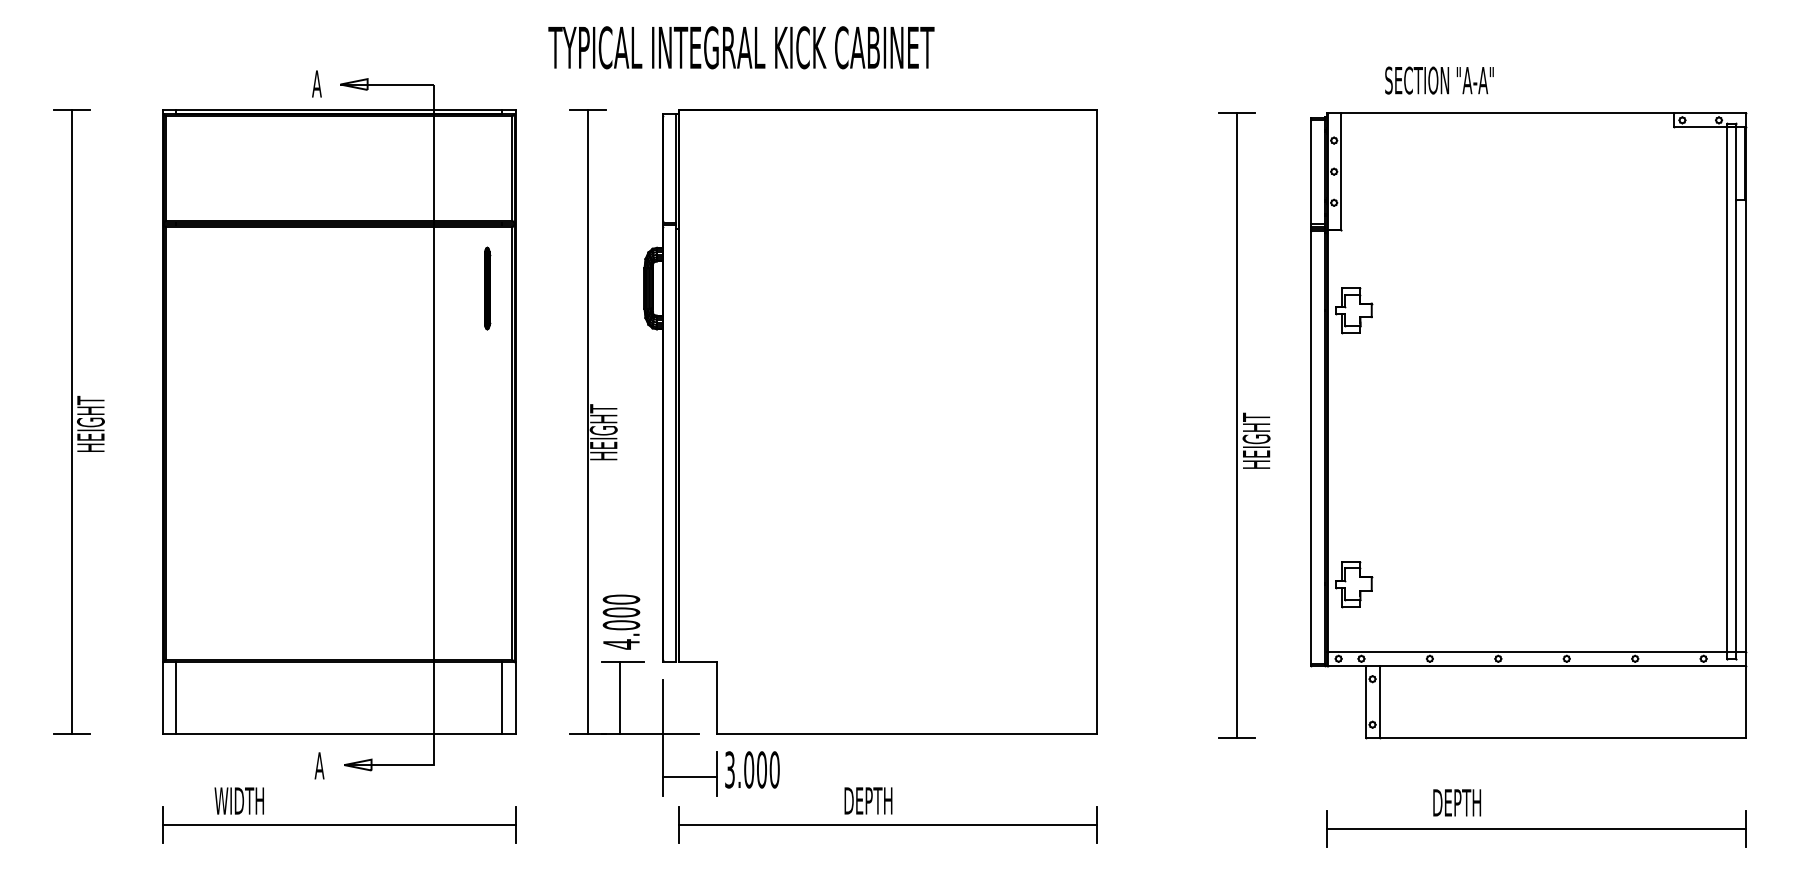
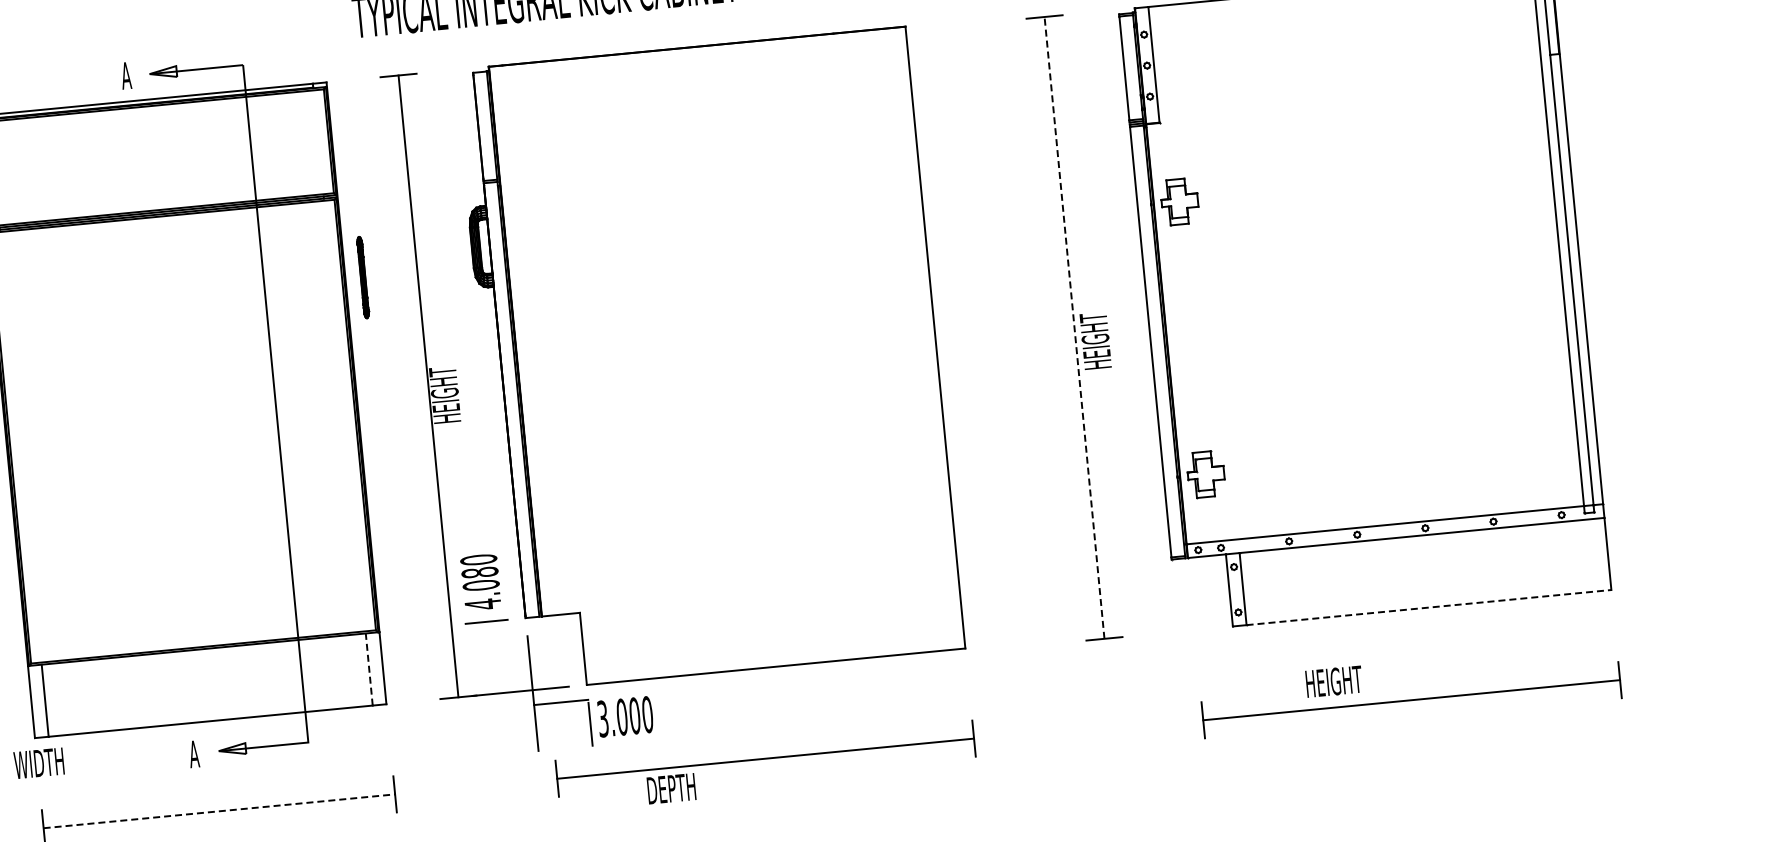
part: (487, 288) -> (363, 277), moved
line: (1236, 425) -> (1074, 327), solid -> dashed
text: (621, 612) -> (480, 572), 4.000 -> 4.080
line: (501, 697) -> (368, 668), solid -> dashed
line: (620, 698) -> (487, 658), removed
line: (1563, 738) -> (1429, 607), solid -> dashed
line: (689, 777) -> (560, 702), moved
text: (238, 800) -> (38, 762), moved
text: (868, 800) -> (671, 788), moved
text: (1461, 802) -> (1334, 681), DEPTH -> HEIGHT
line: (339, 825) -> (219, 811), solid -> dashed

